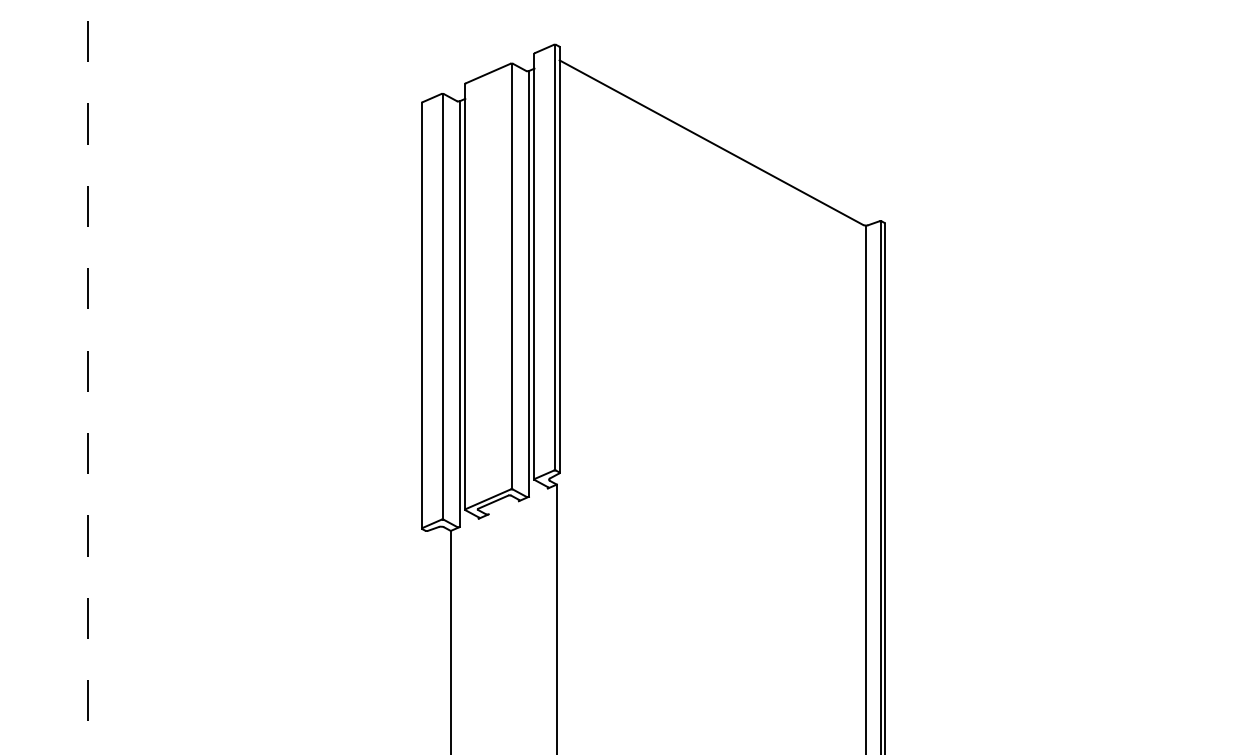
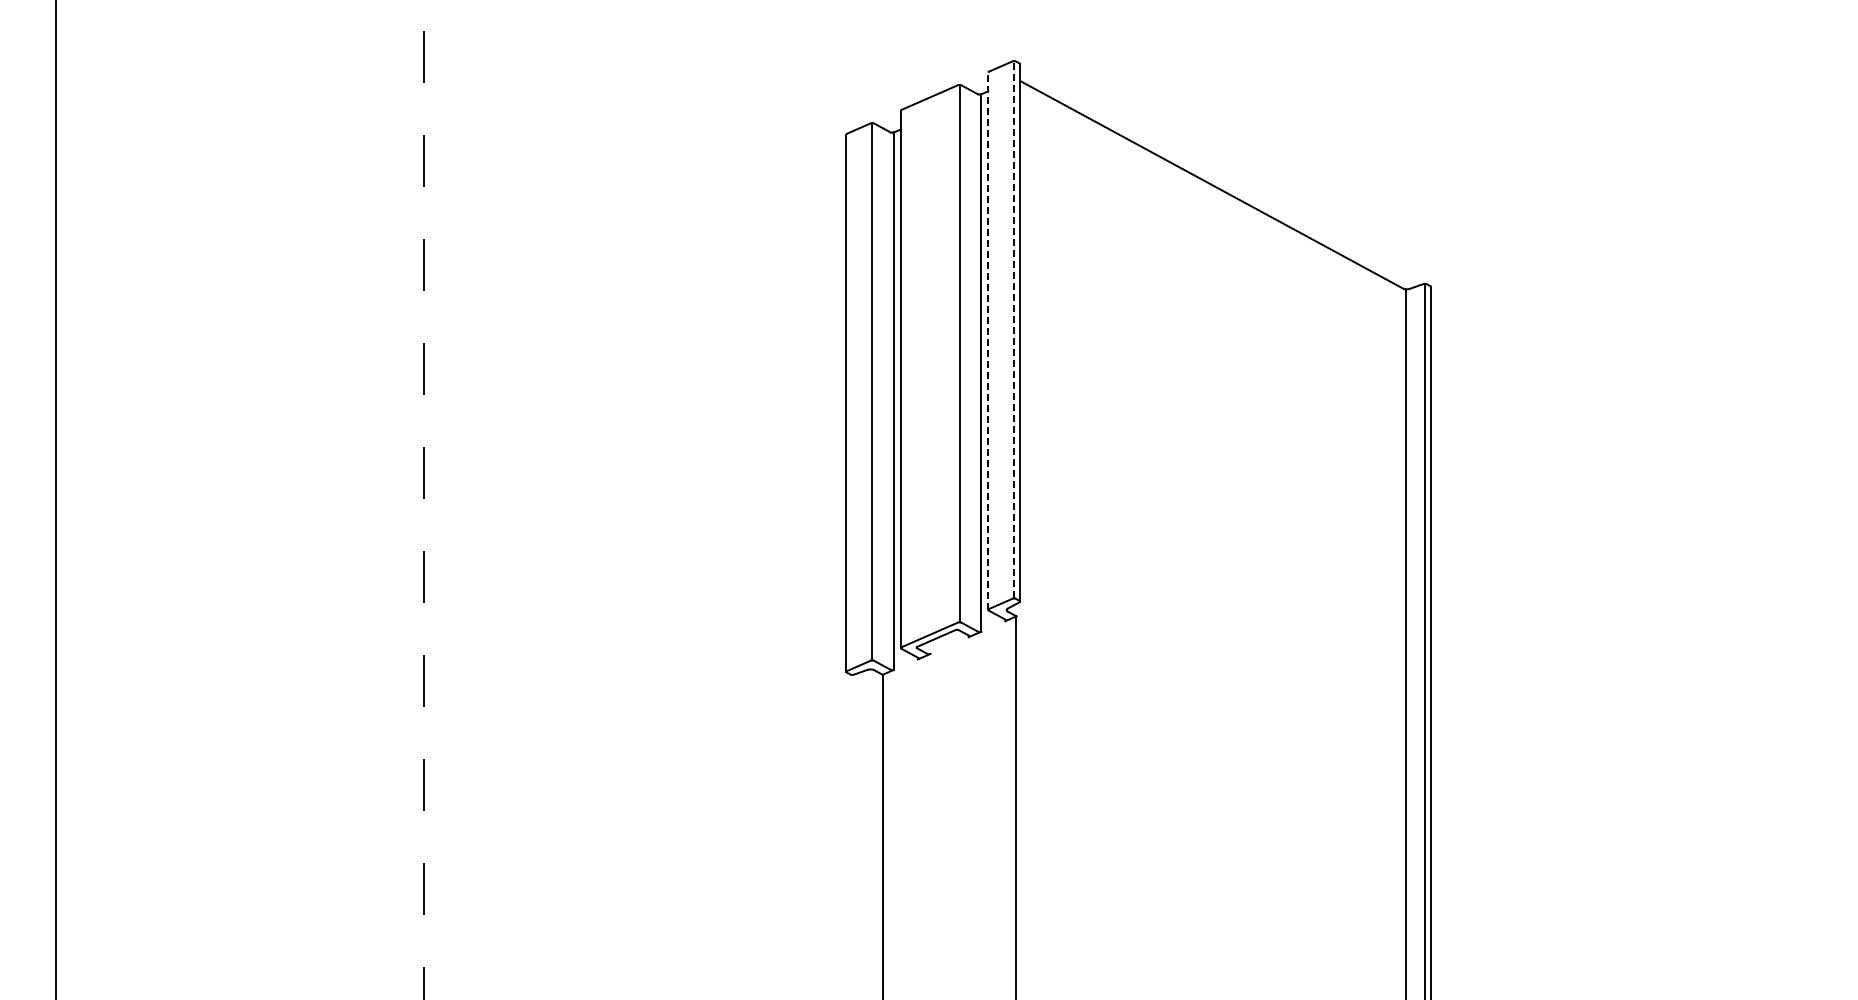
line: (555, 257) -> (1014, 329), solid -> dashed
line: (534, 266) -> (988, 341), solid -> dashed

